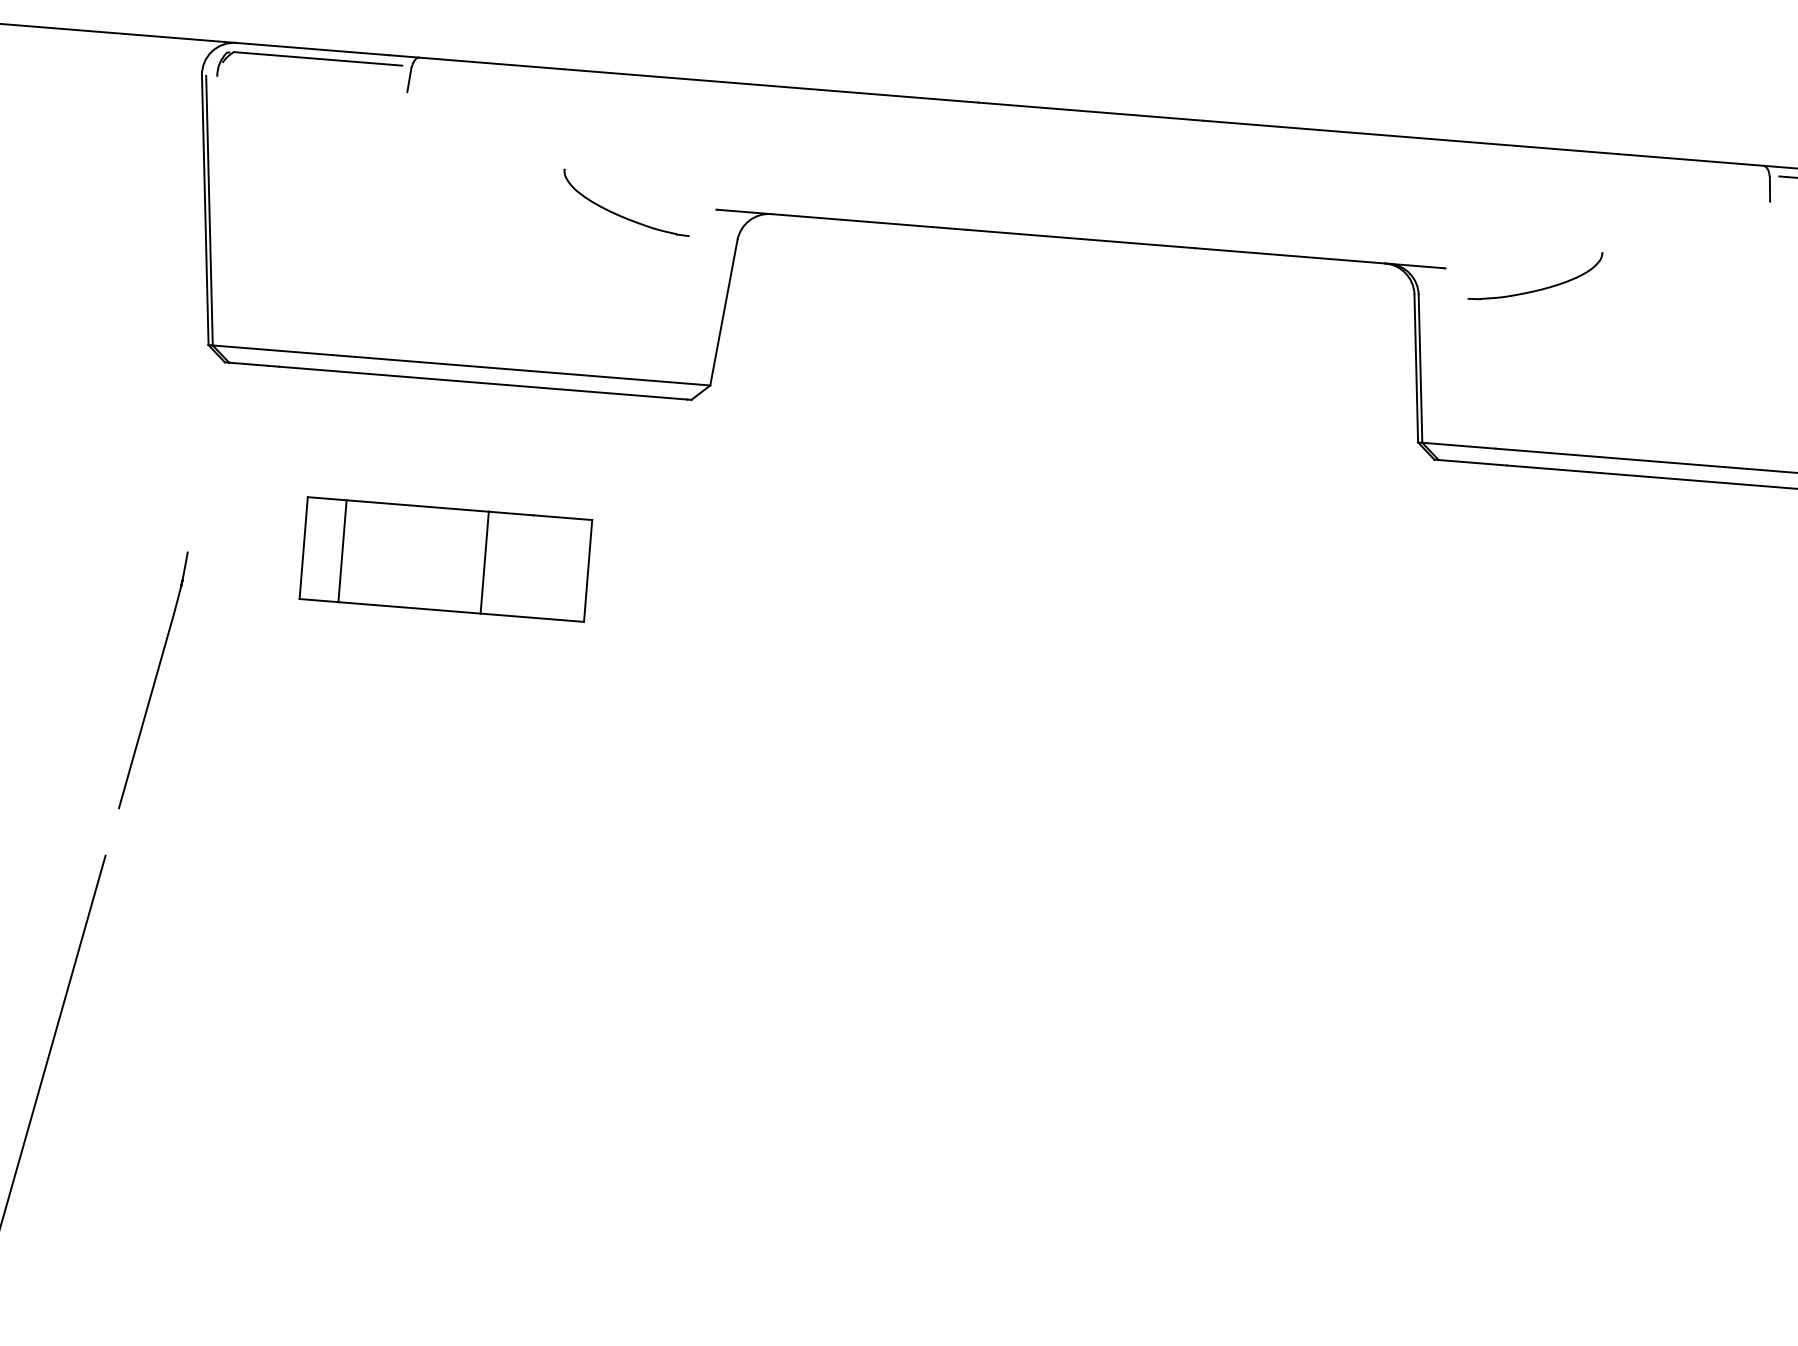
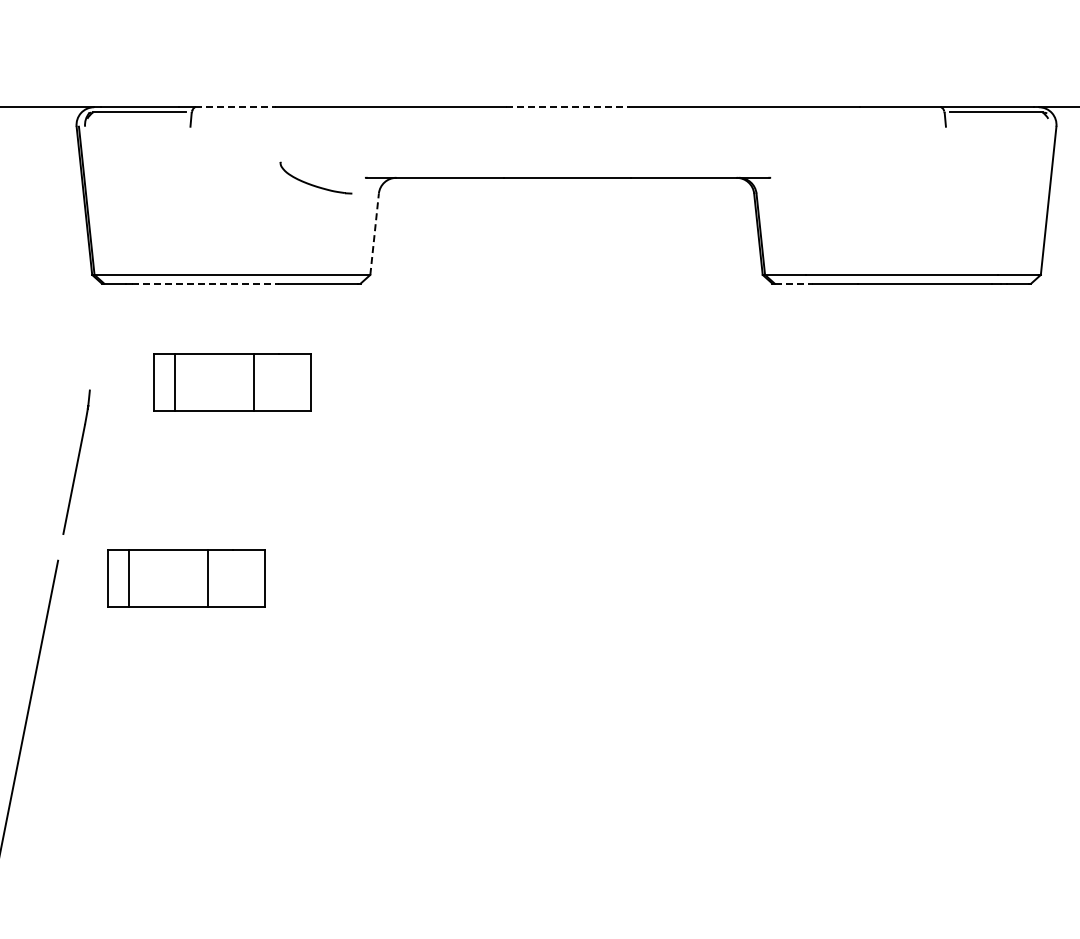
line: (493, 64) -> (236, 107), solid -> dashed
line: (1092, 112) -> (568, 107), solid -> dashed
curve: (1539, 287) -> (822, 184), removed
line: (723, 313) -> (374, 234), solid -> dashed
line: (411, 377) -> (205, 283), solid -> dashed
line: (1472, 462) -> (793, 283), solid -> dashed
part: (334, 906) -> (186, 578), added

